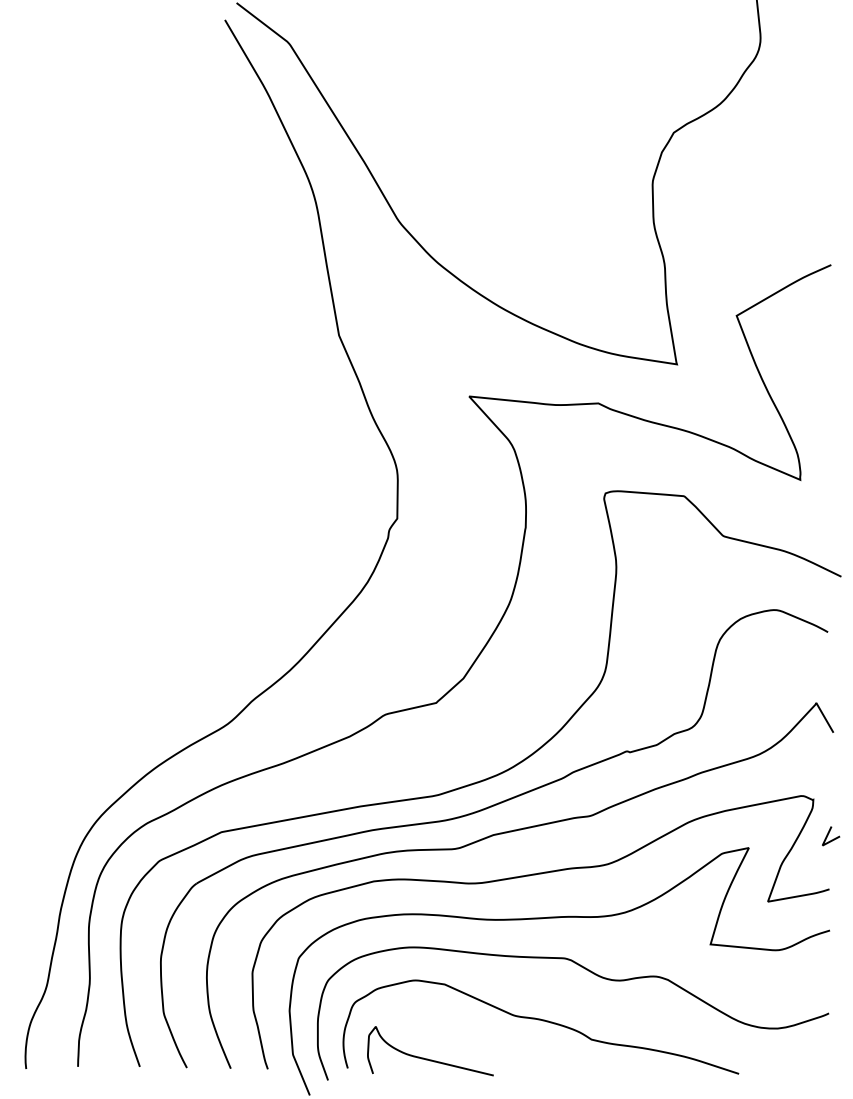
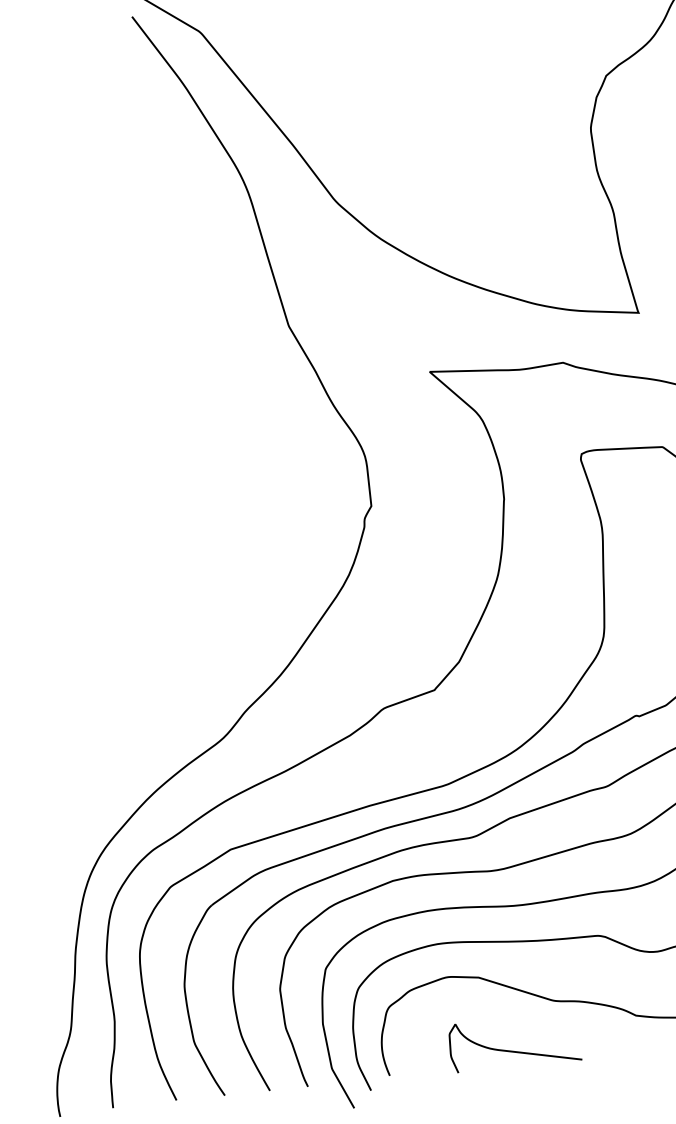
curve: (427, 1058) -> (512, 1050), moved

